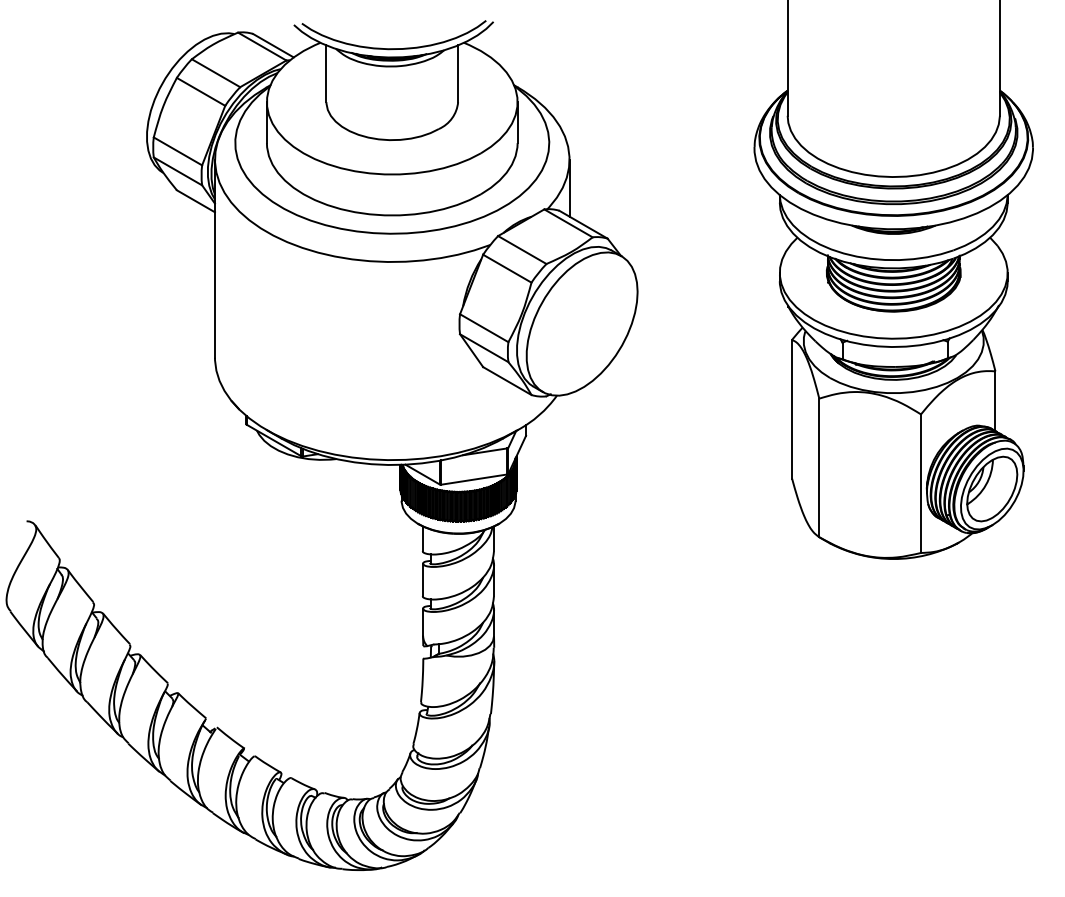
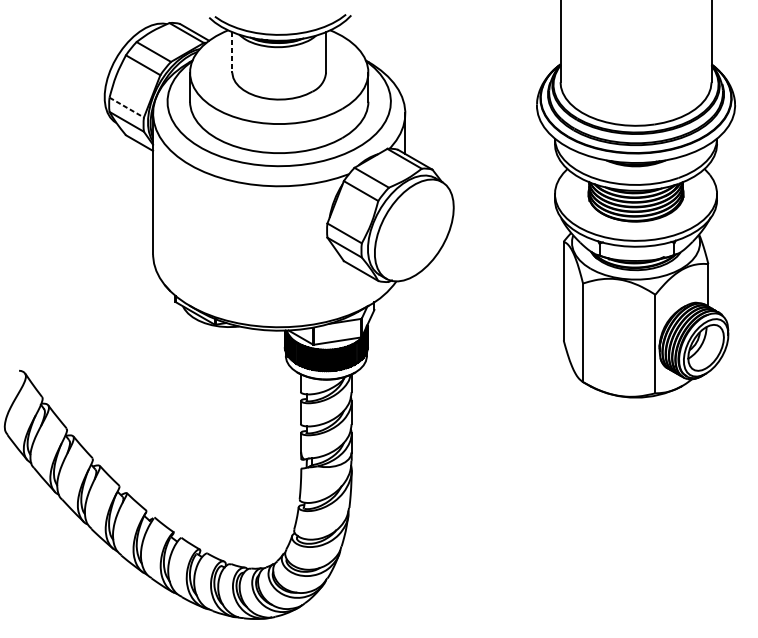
line: (326, 74) -> (232, 52), solid -> dashed
line: (177, 151) -> (126, 107), solid -> dashed

